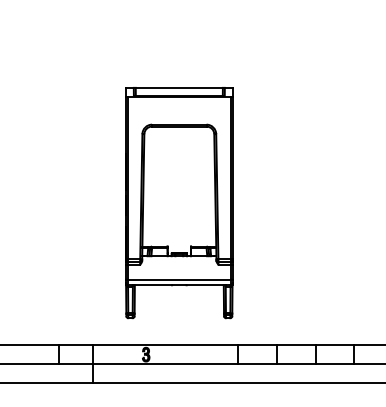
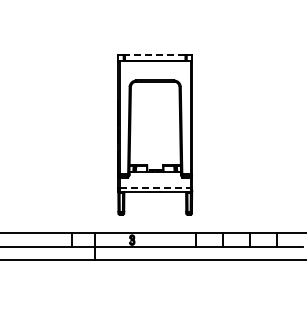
line: (178, 87) -> (154, 54), solid -> dashed
line: (179, 278) -> (155, 187), solid -> dashed

